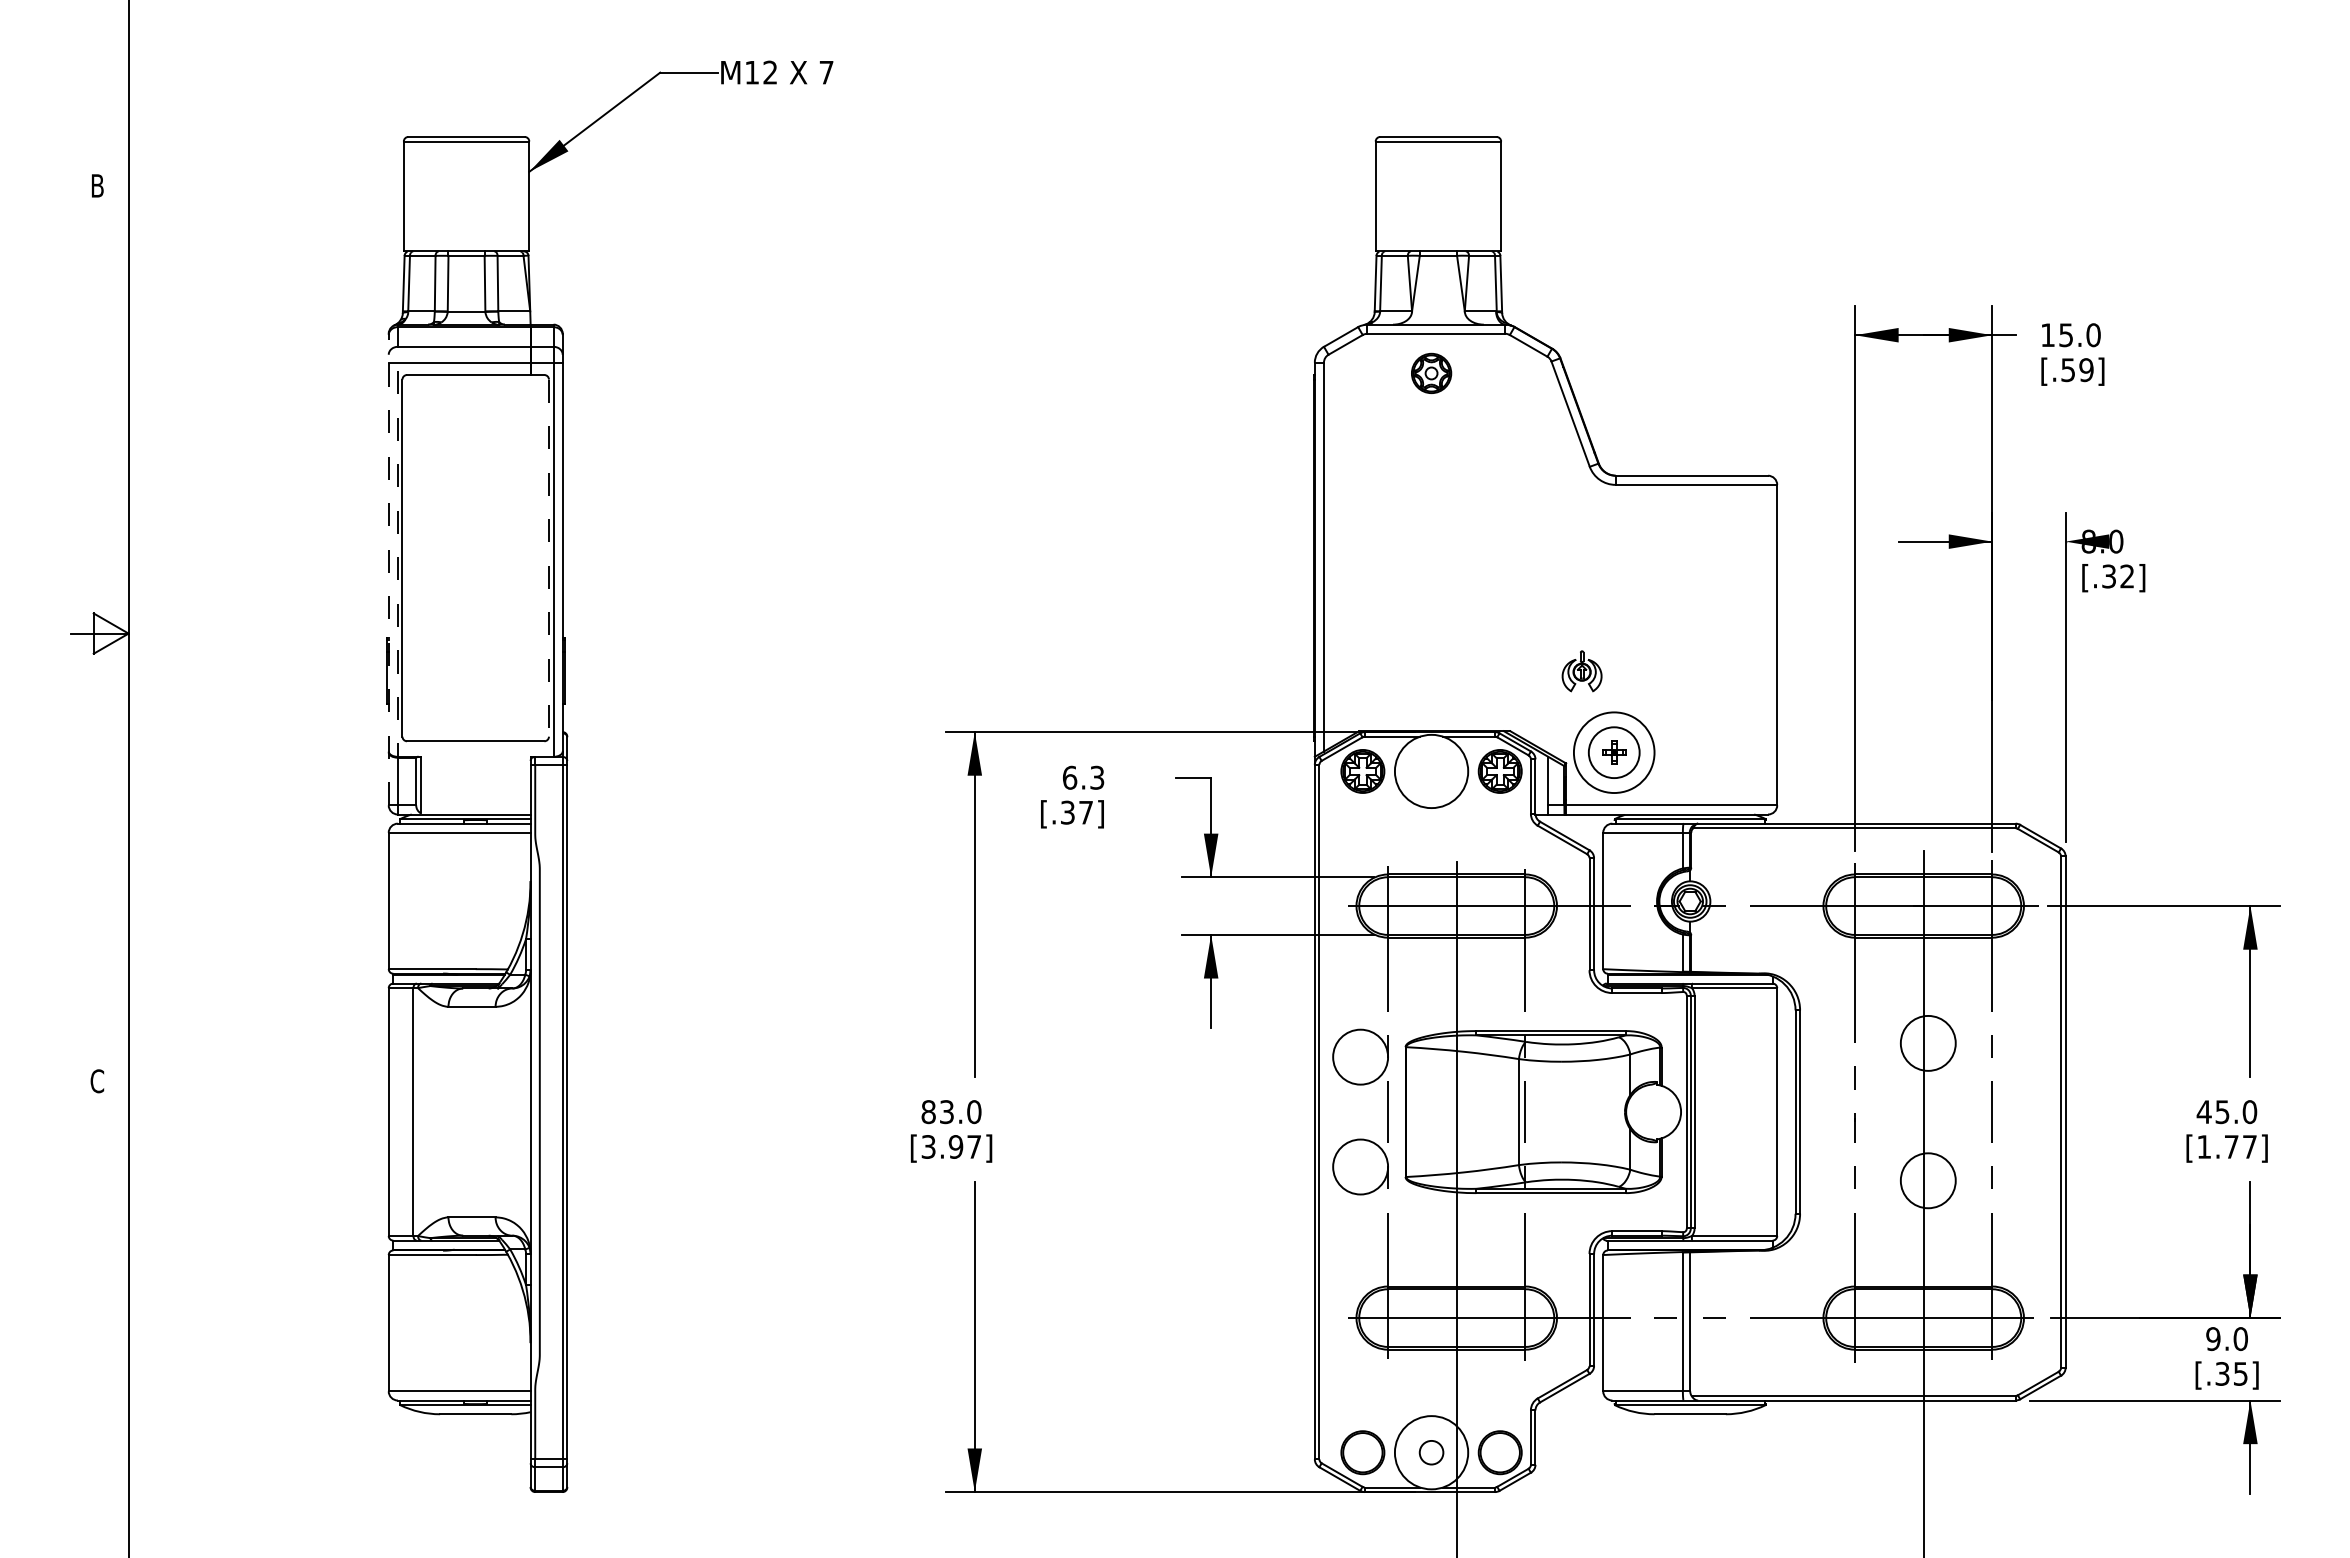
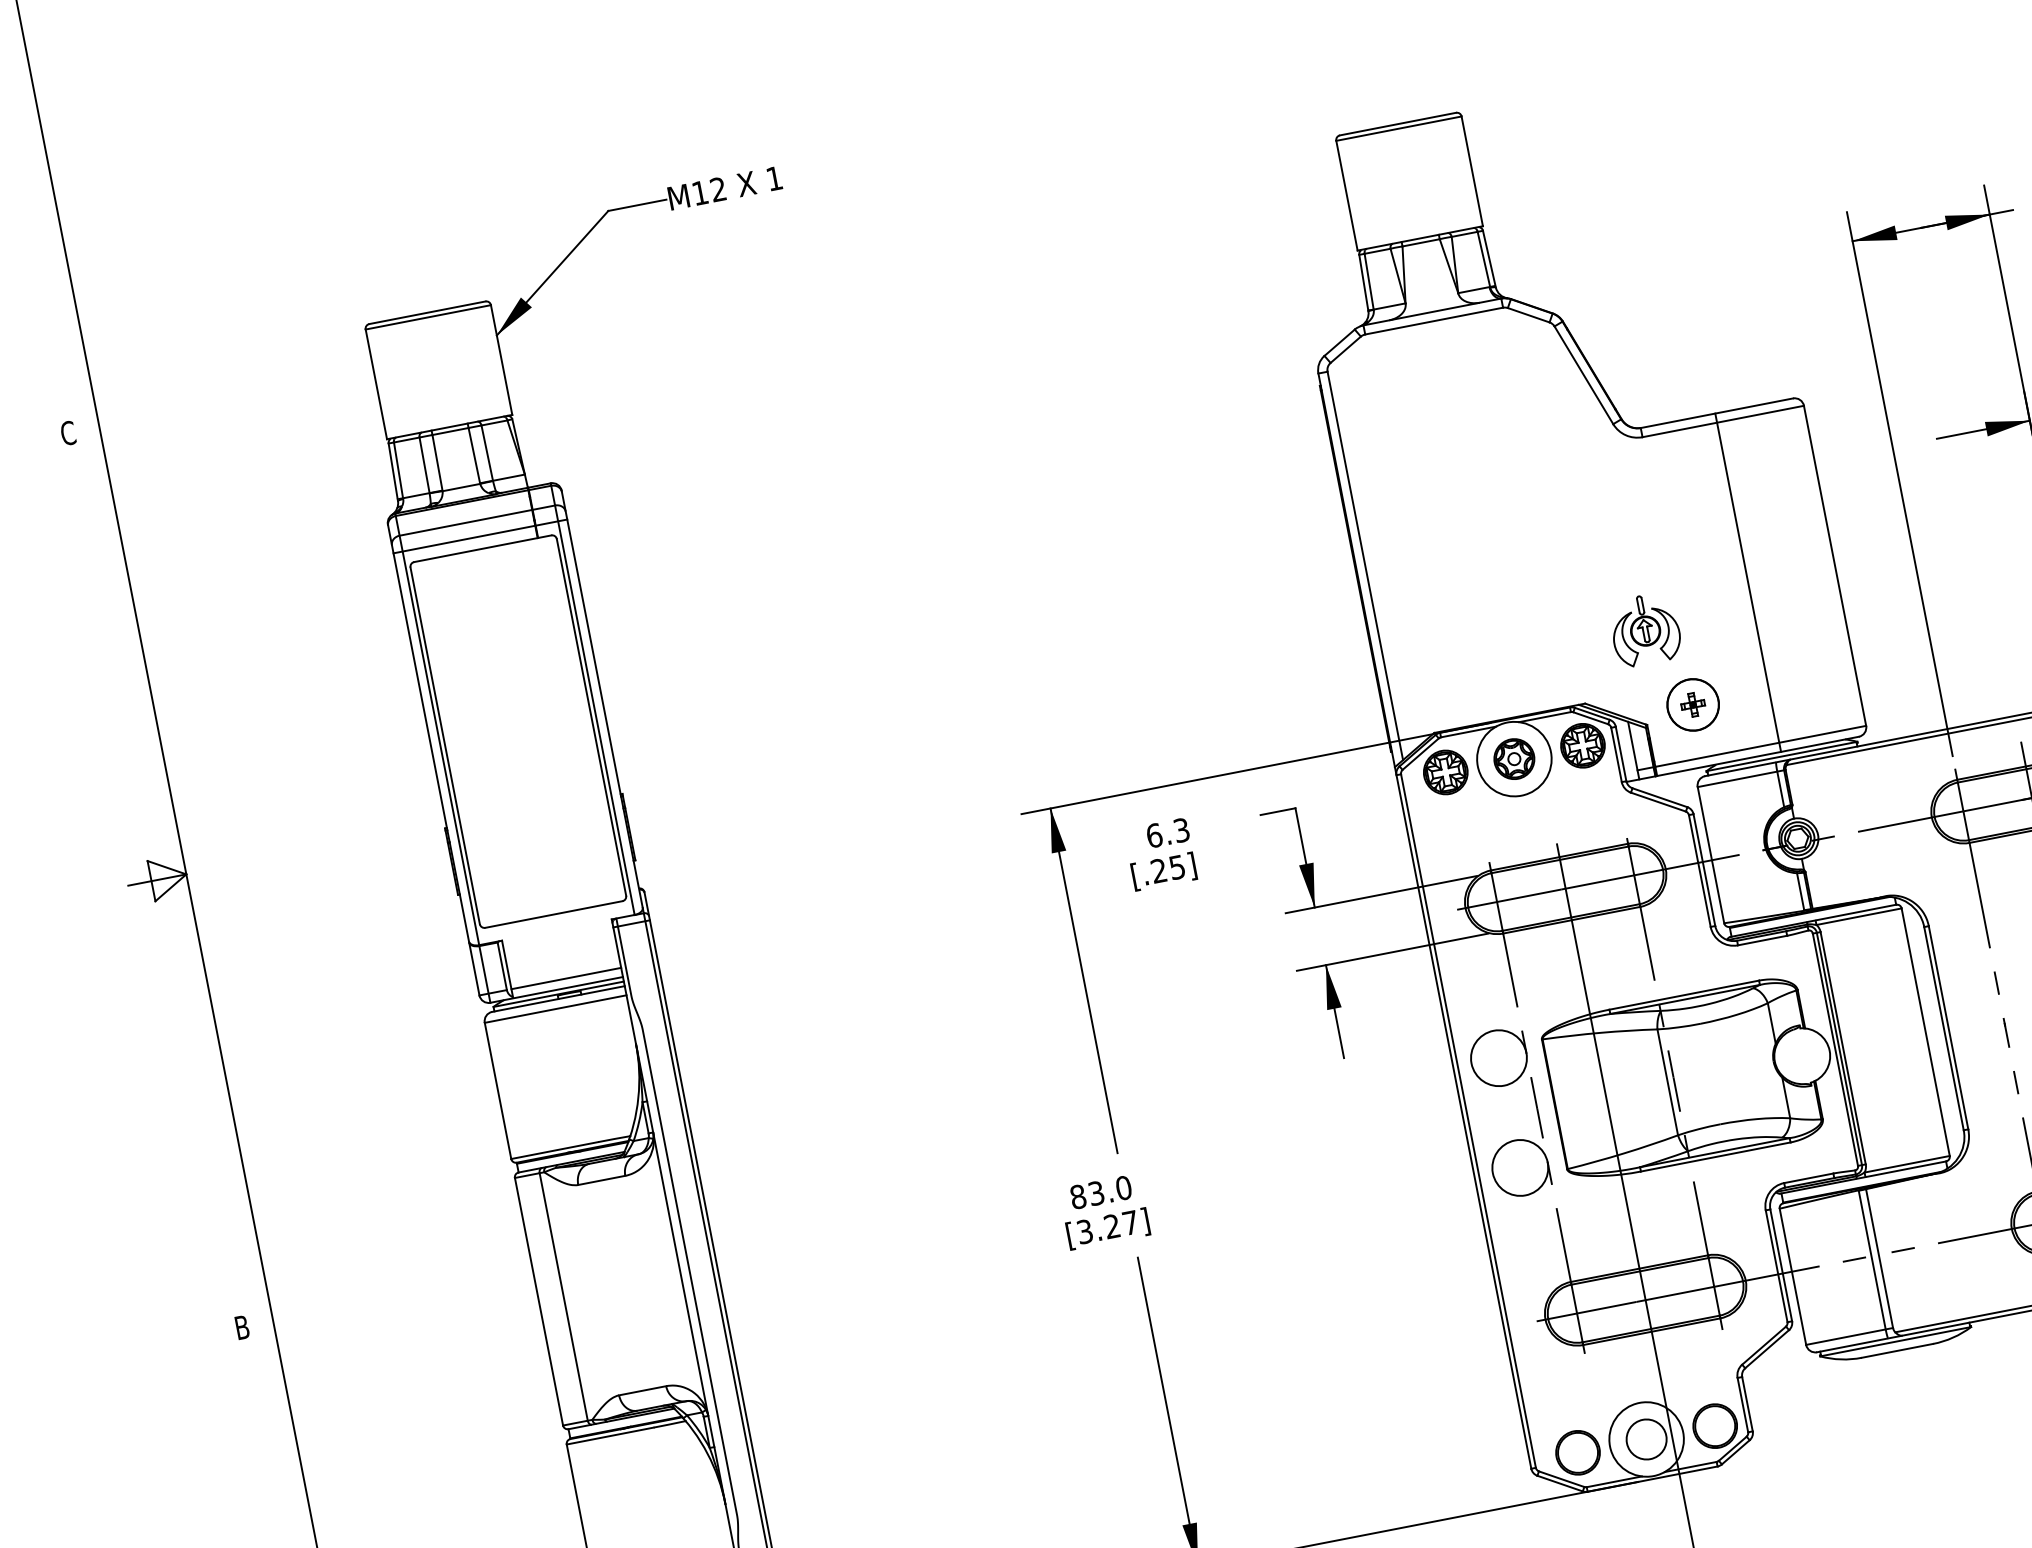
text: (826, 72) -> (774, 178), 7 -> 1
text: (97, 185) -> (68, 432), B -> C
part: (1431, 372) -> (1514, 758), moved
line: (397, 541) -> (436, 730), dashed -> solid
line: (548, 558) -> (591, 717), dashed -> solid
line: (388, 569) -> (433, 759), dashed -> solid
line: (1690, 644) -> (1748, 582), added
part: (1581, 671) -> (1644, 630), size x1.67
circle: (1614, 752) -> (1693, 704), size x0.62
line: (475, 805) -> (566, 978), added
text: (1076, 812) -> (1167, 869), [.37] -> [.25]
text: (97, 1081) -> (242, 1327), C -> B
text: (955, 1146) -> (1111, 1226), [3.97] -> [3.27]
circle: (1431, 1452) -> (1646, 1439), size x1.67

